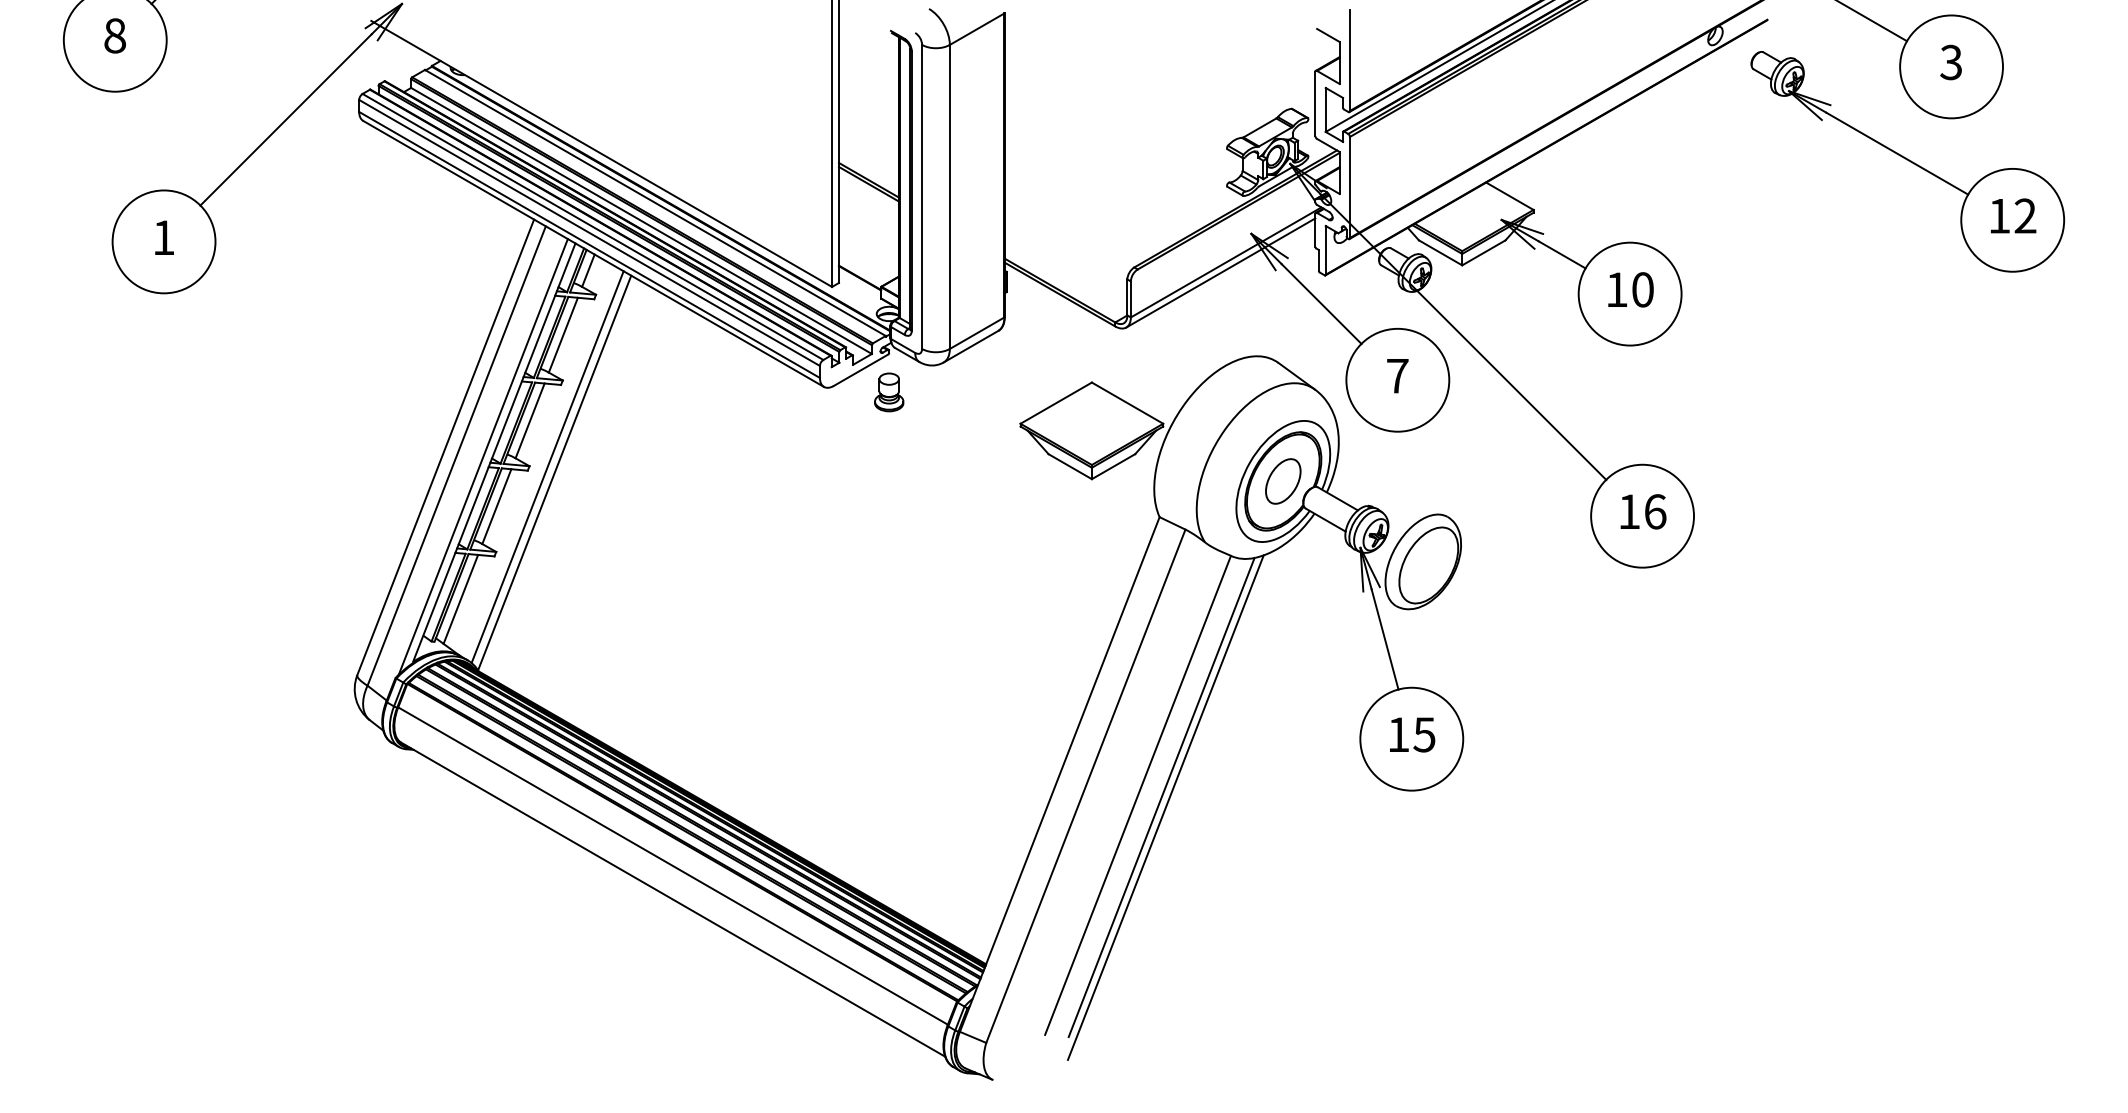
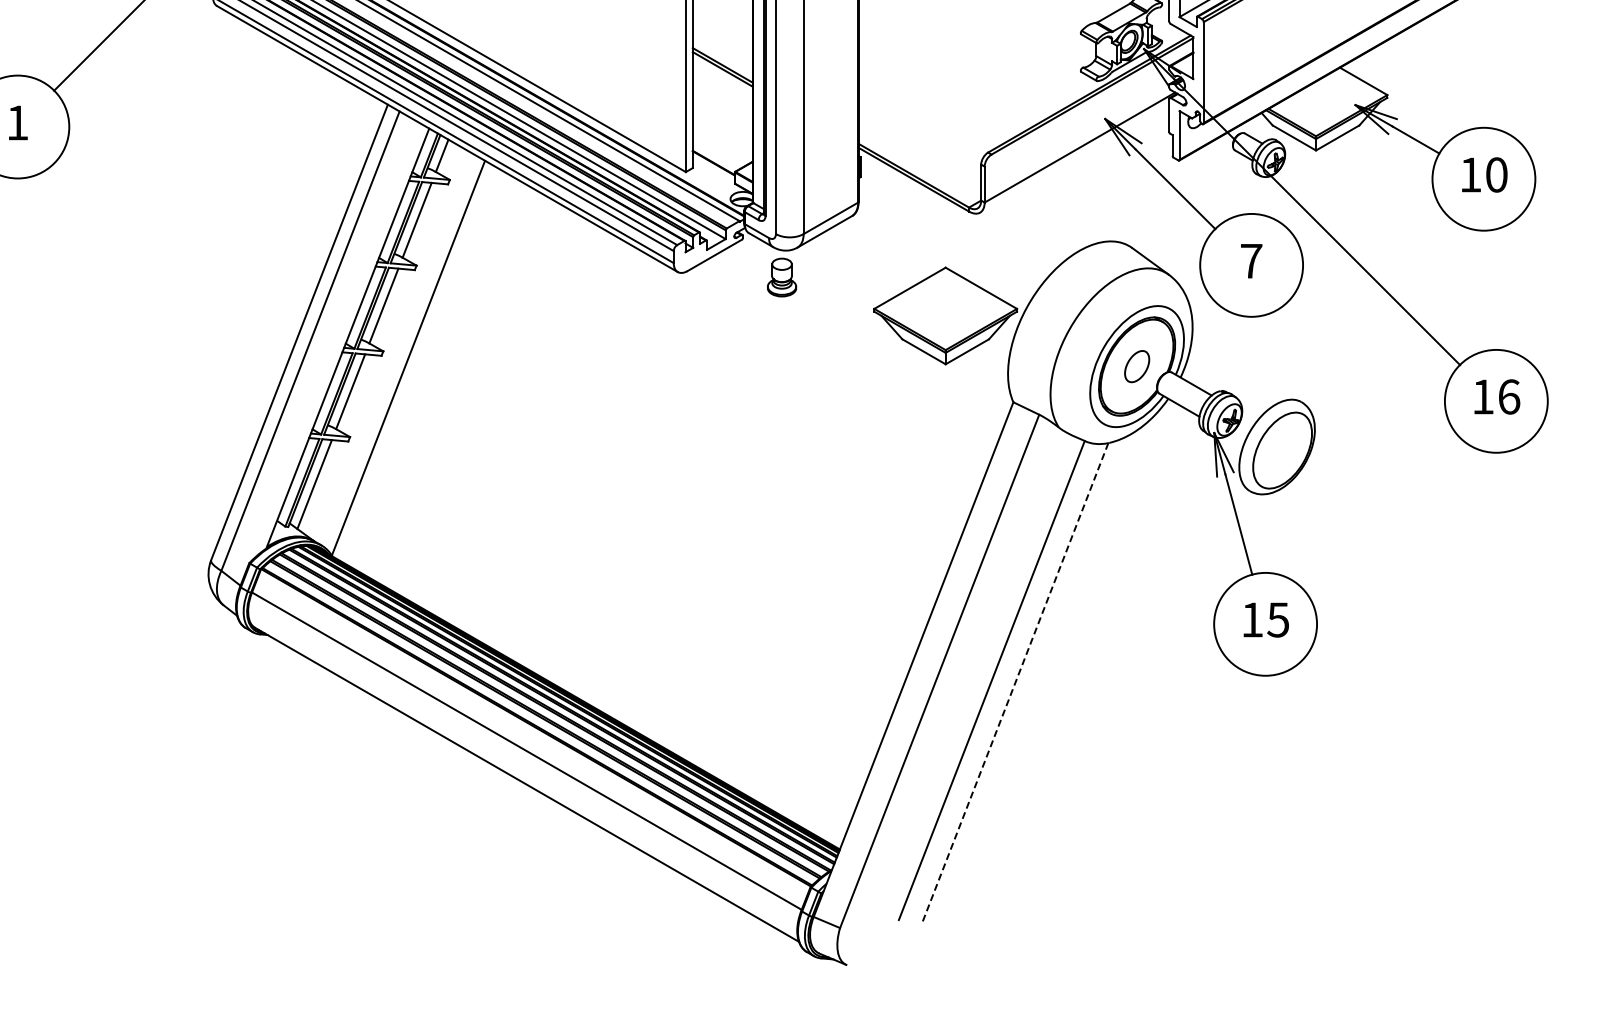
line: (1220, 272) -> (1074, 157), removed
part: (889, 392) -> (782, 277), moved
line: (482, 456) -> (336, 341), removed
line: (547, 467) -> (401, 352), removed
part: (1283, 481) -> (1137, 366), size x0.7
line: (1161, 797) -> (1015, 682), solid -> dashed
line: (1165, 807) -> (1019, 692), removed

